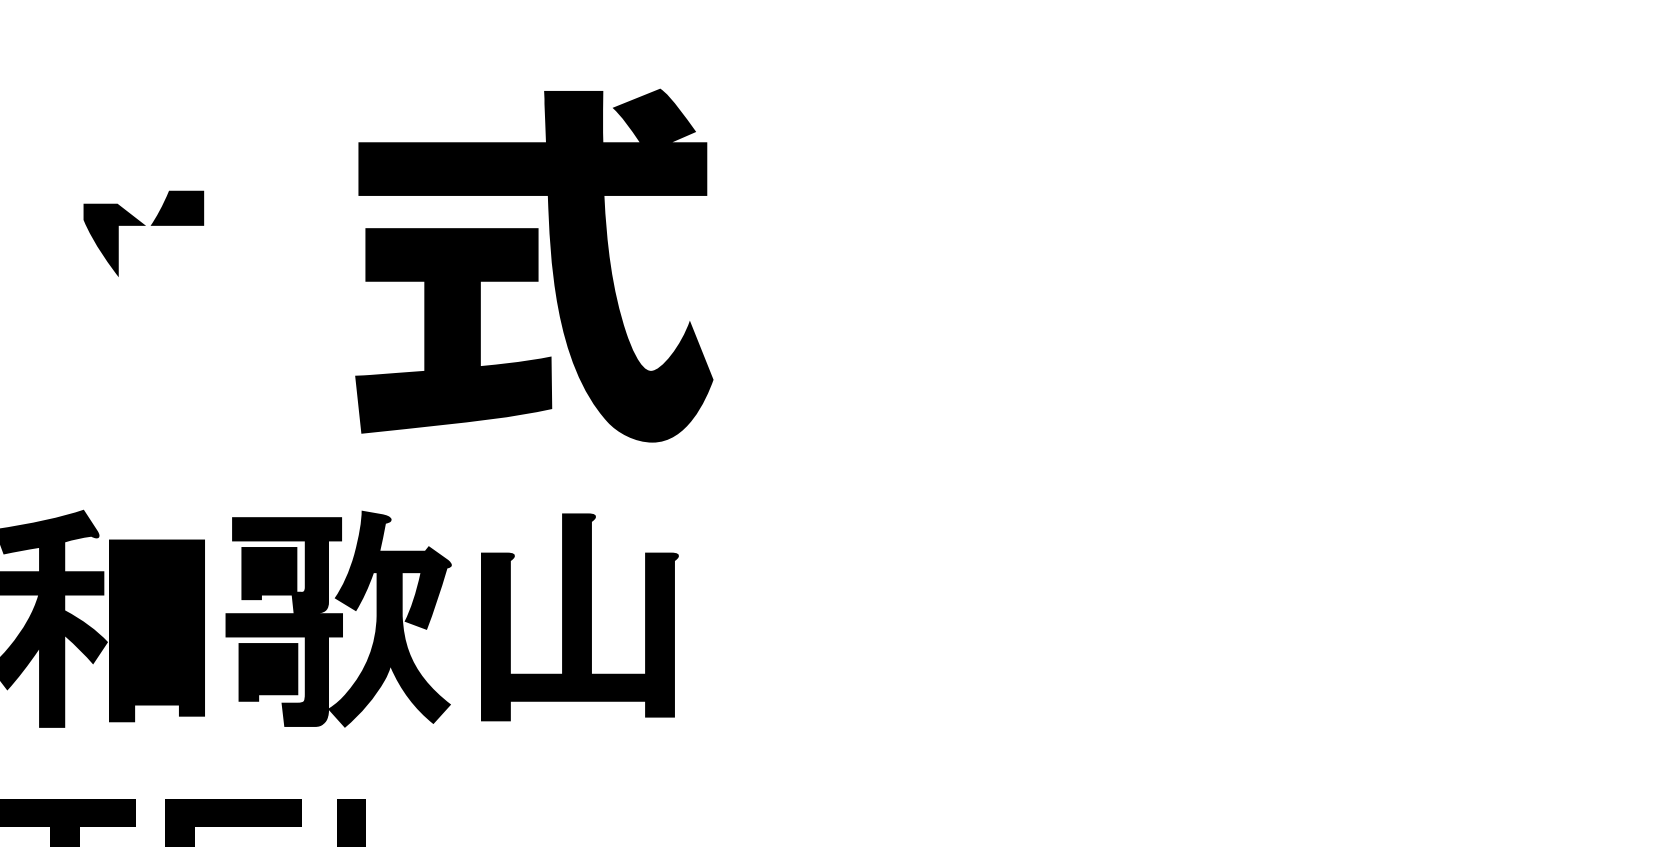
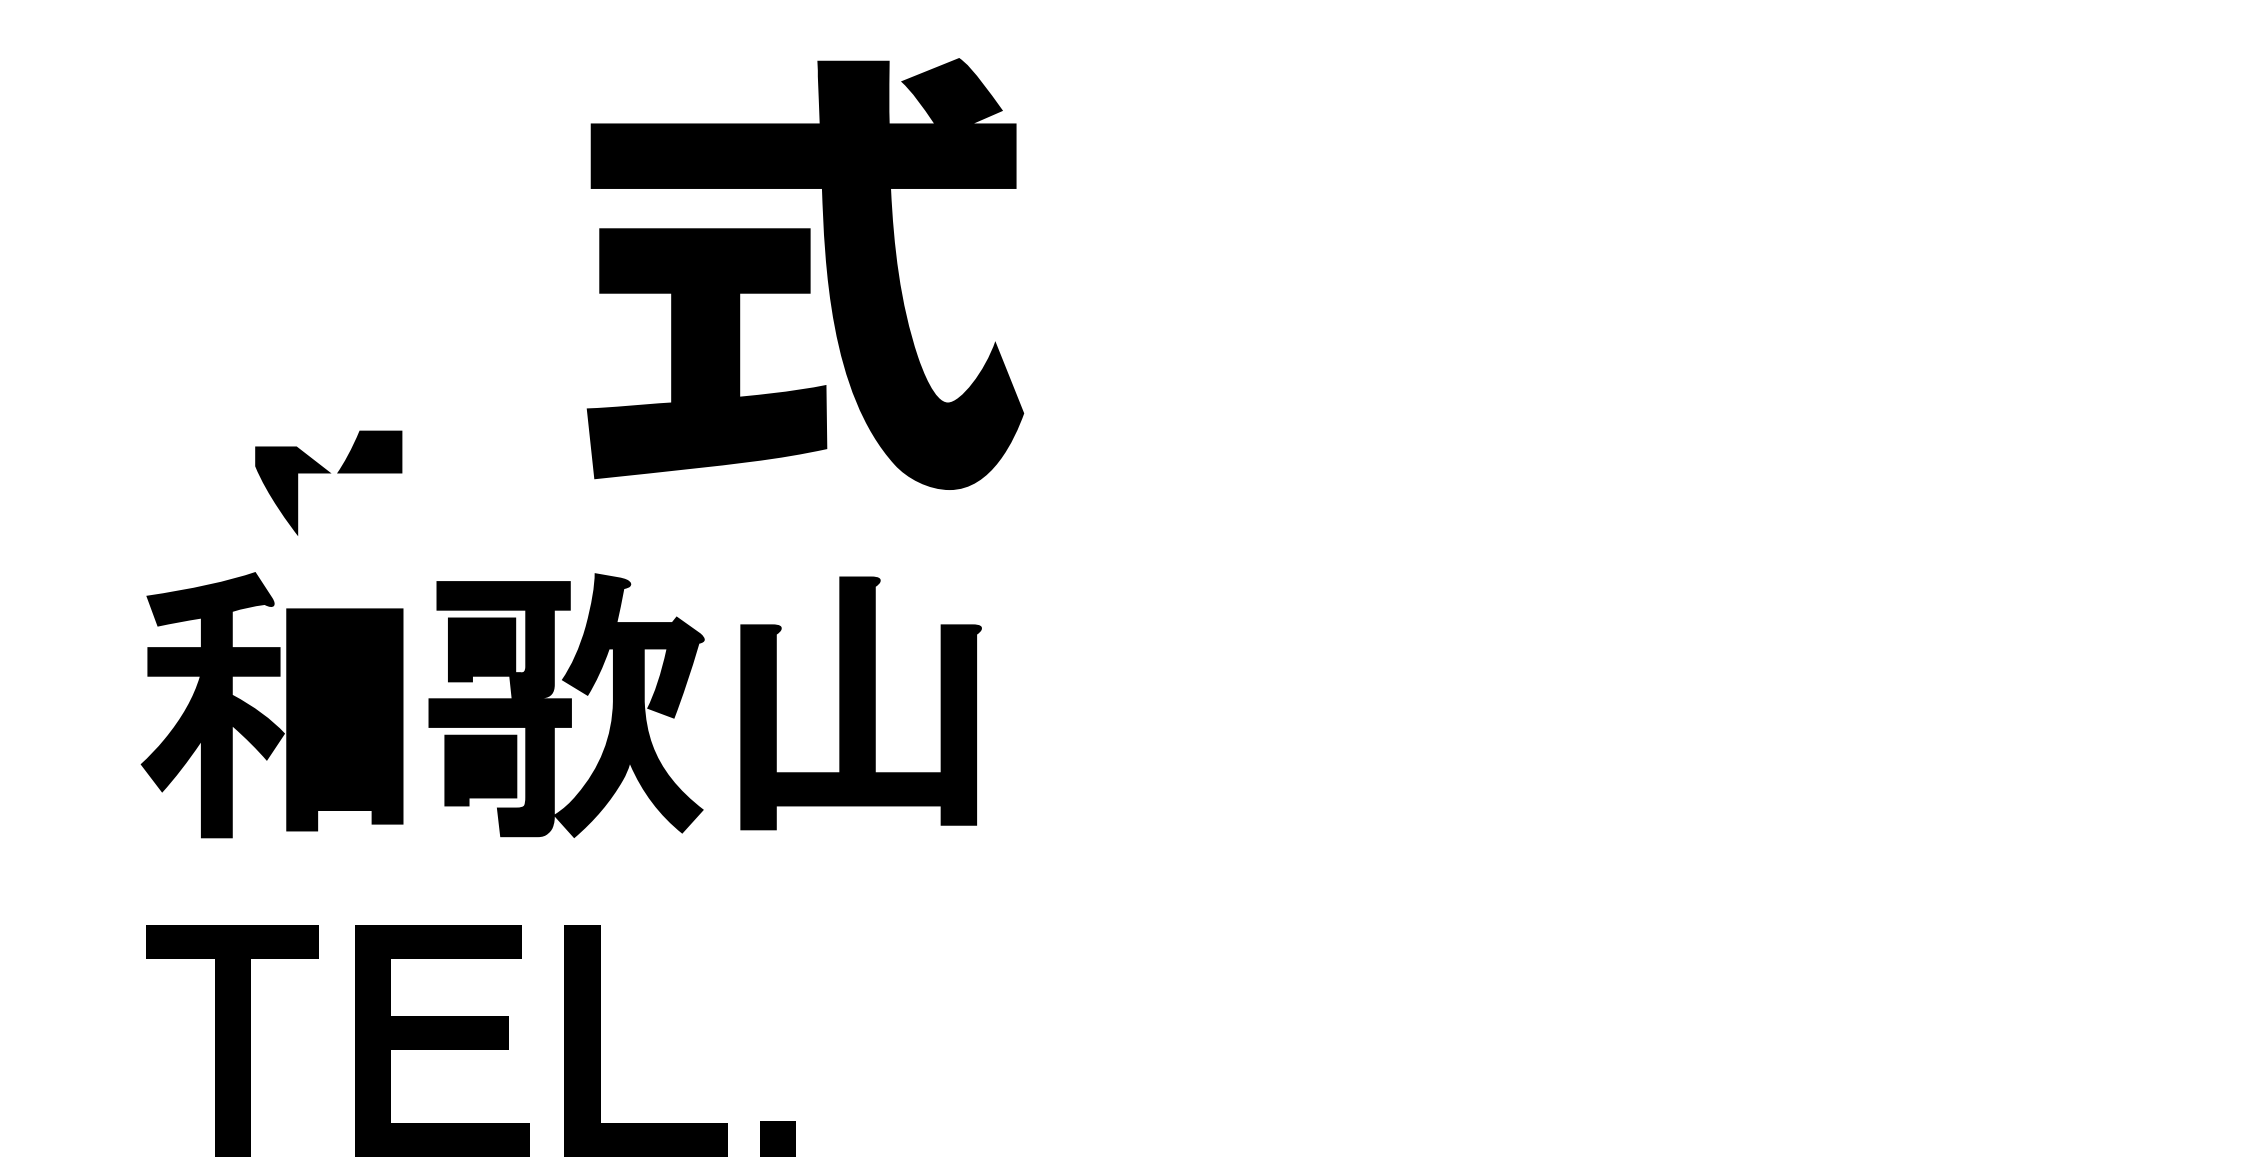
part: (143, 225) -> (328, 473), moved

